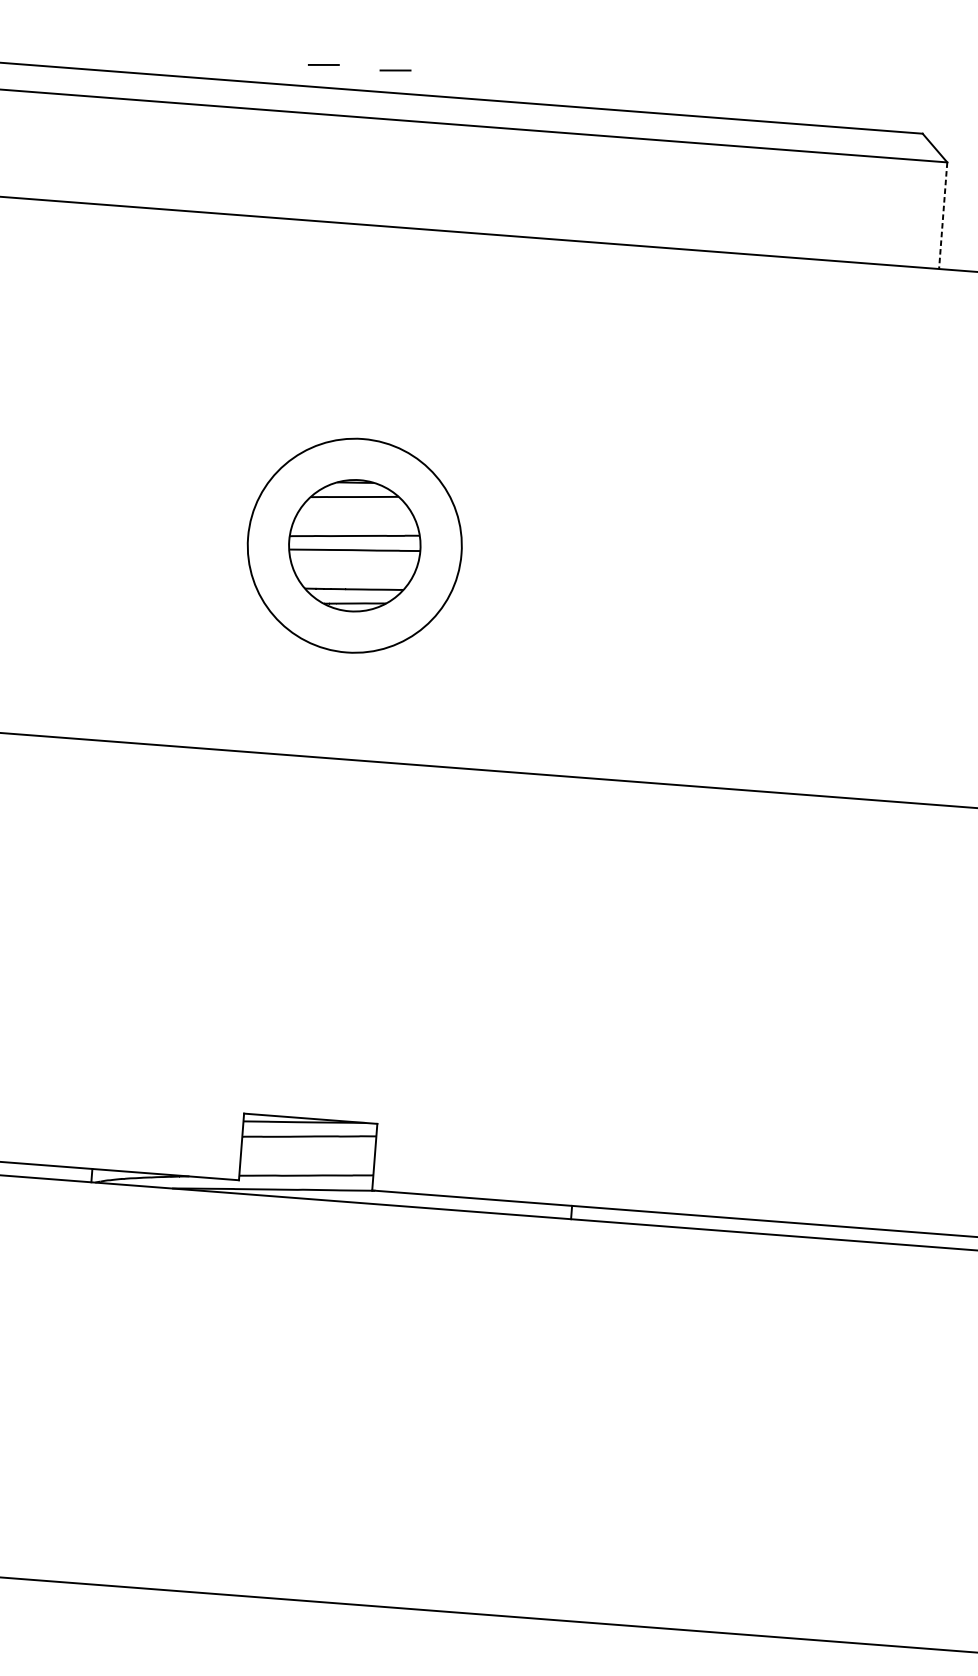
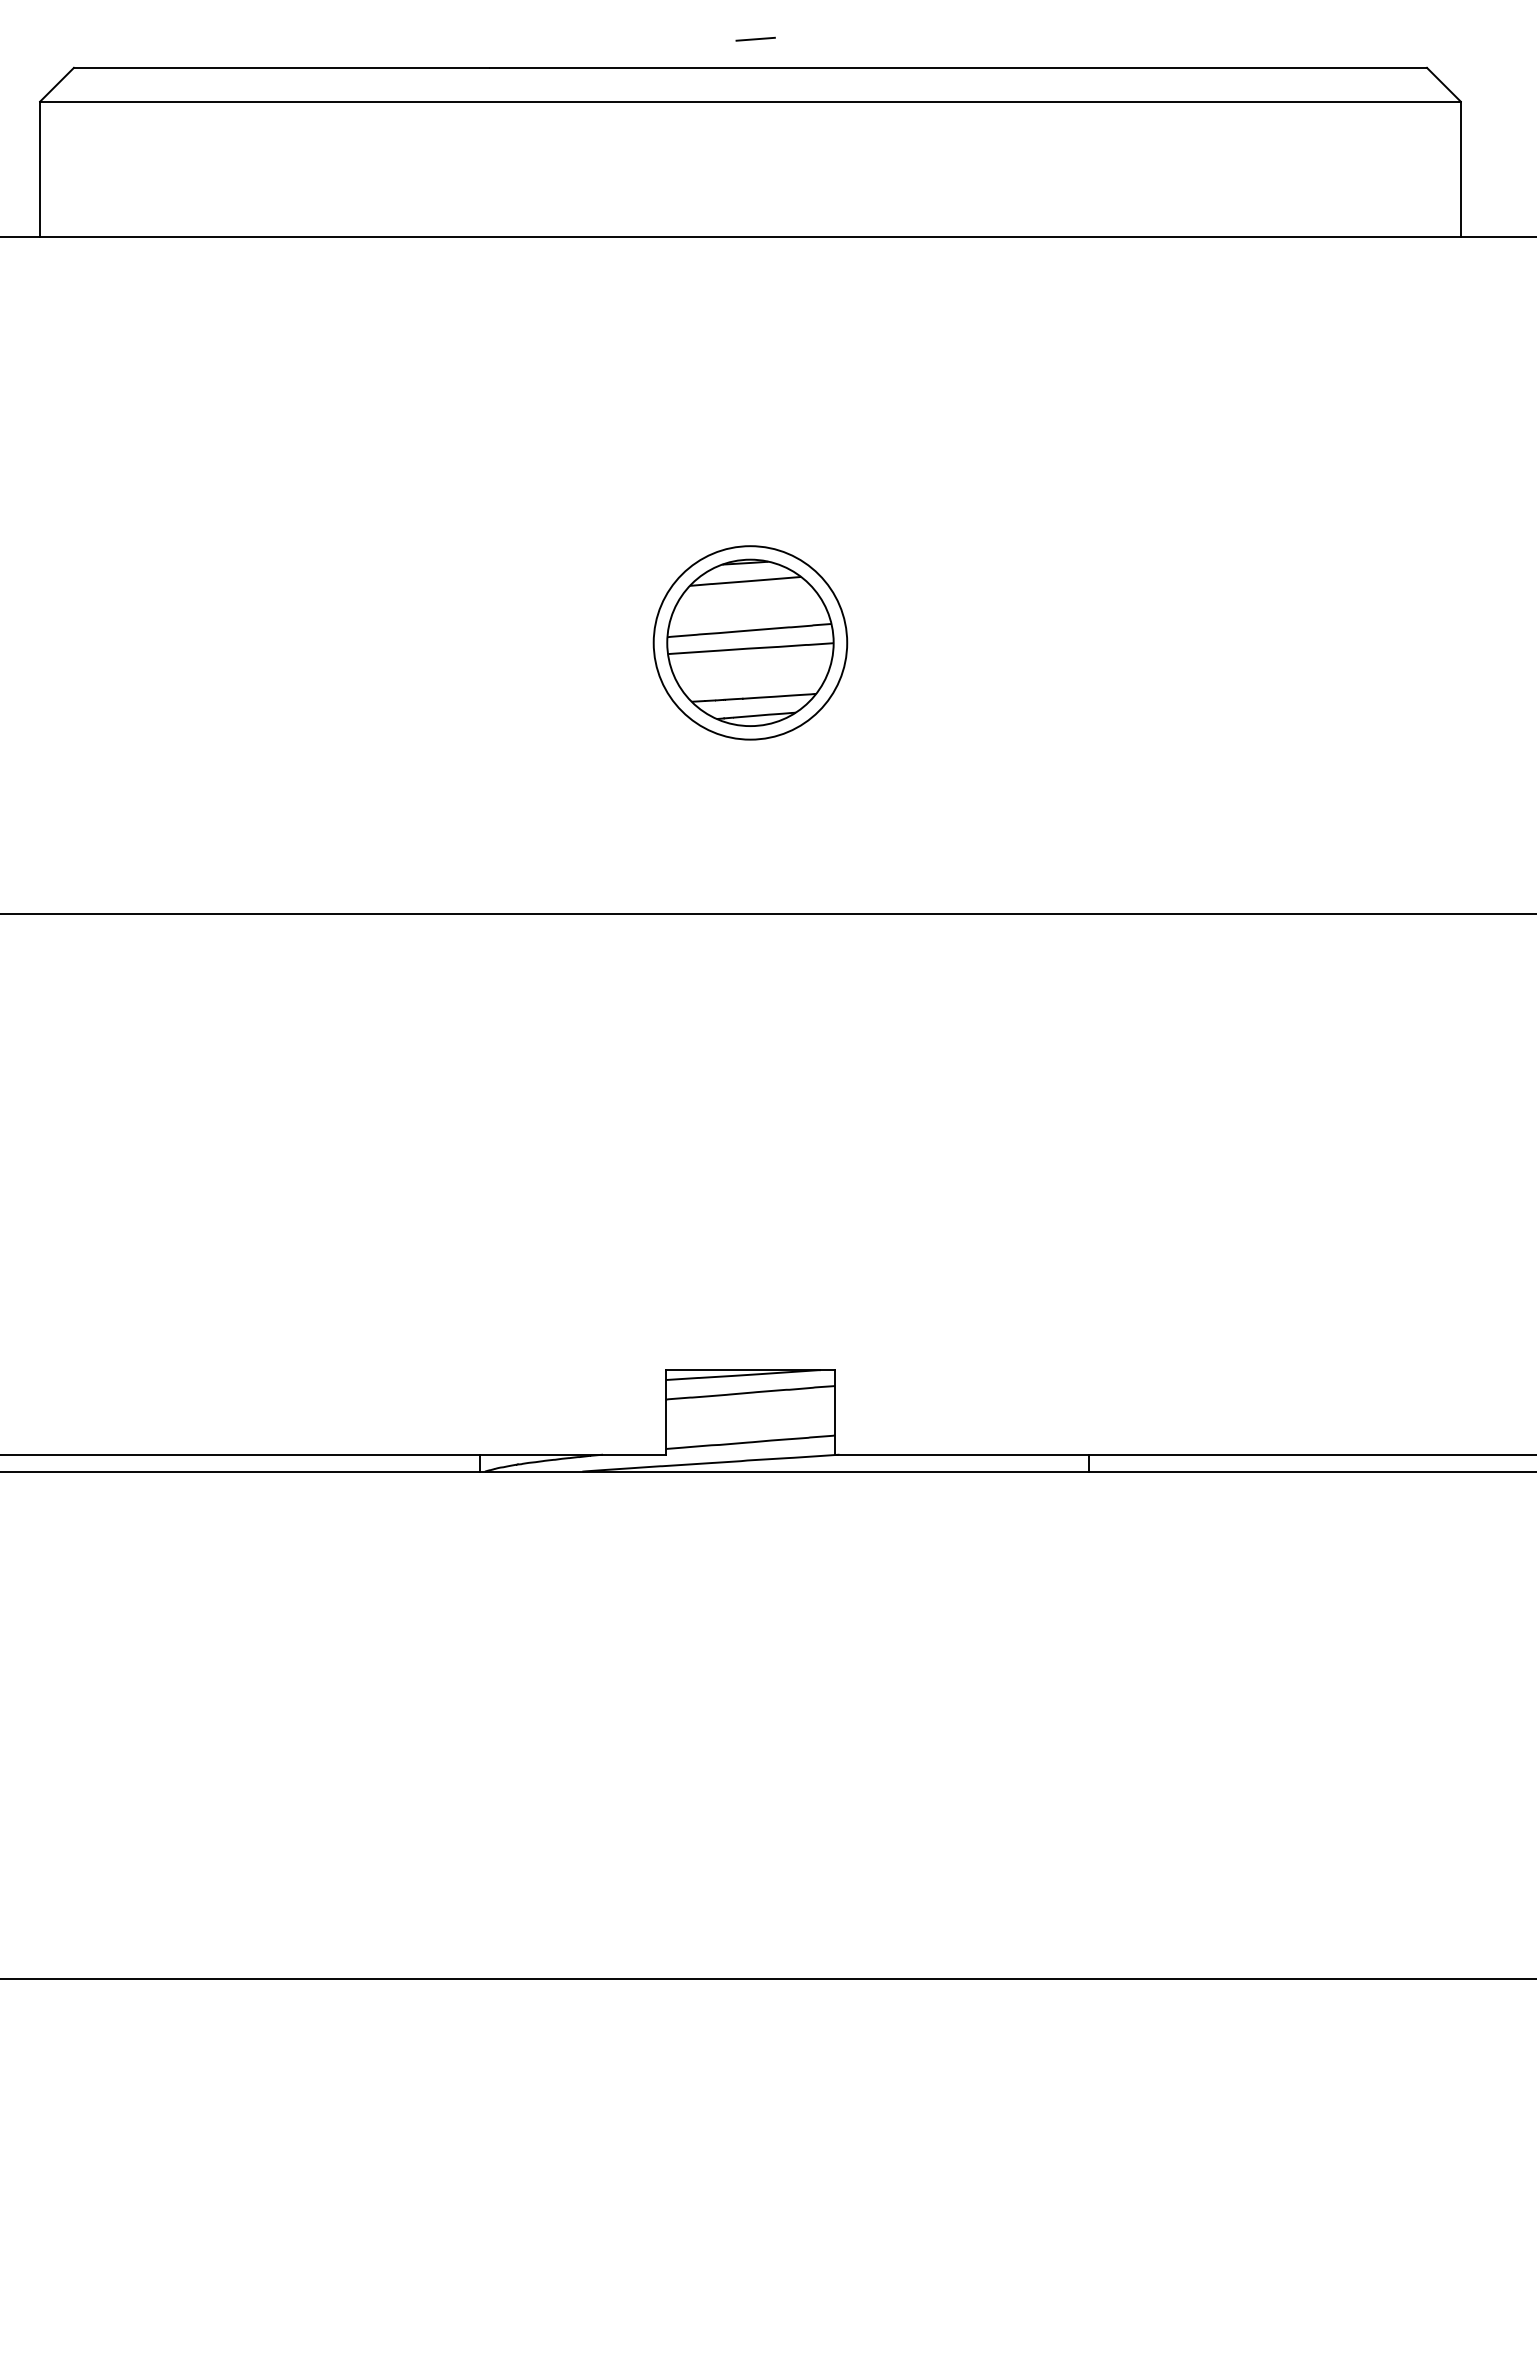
line: (323, 64) -> (664, 38), removed
line: (942, 215) -> (1460, 169), dashed -> solid
circle: (354, 545) -> (750, 642), size x0.71

